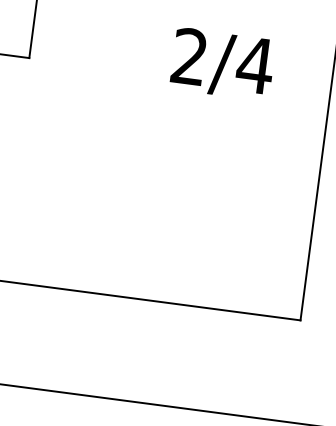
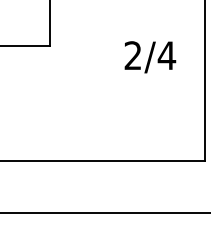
text: (222, 64) -> (150, 57), moved

